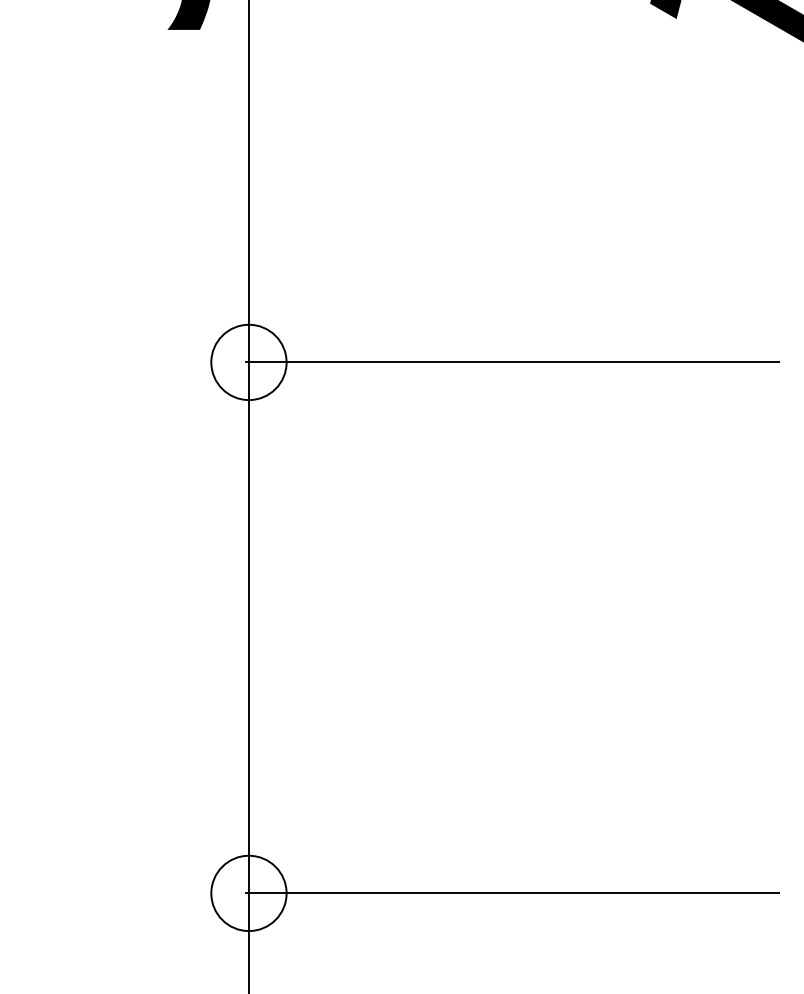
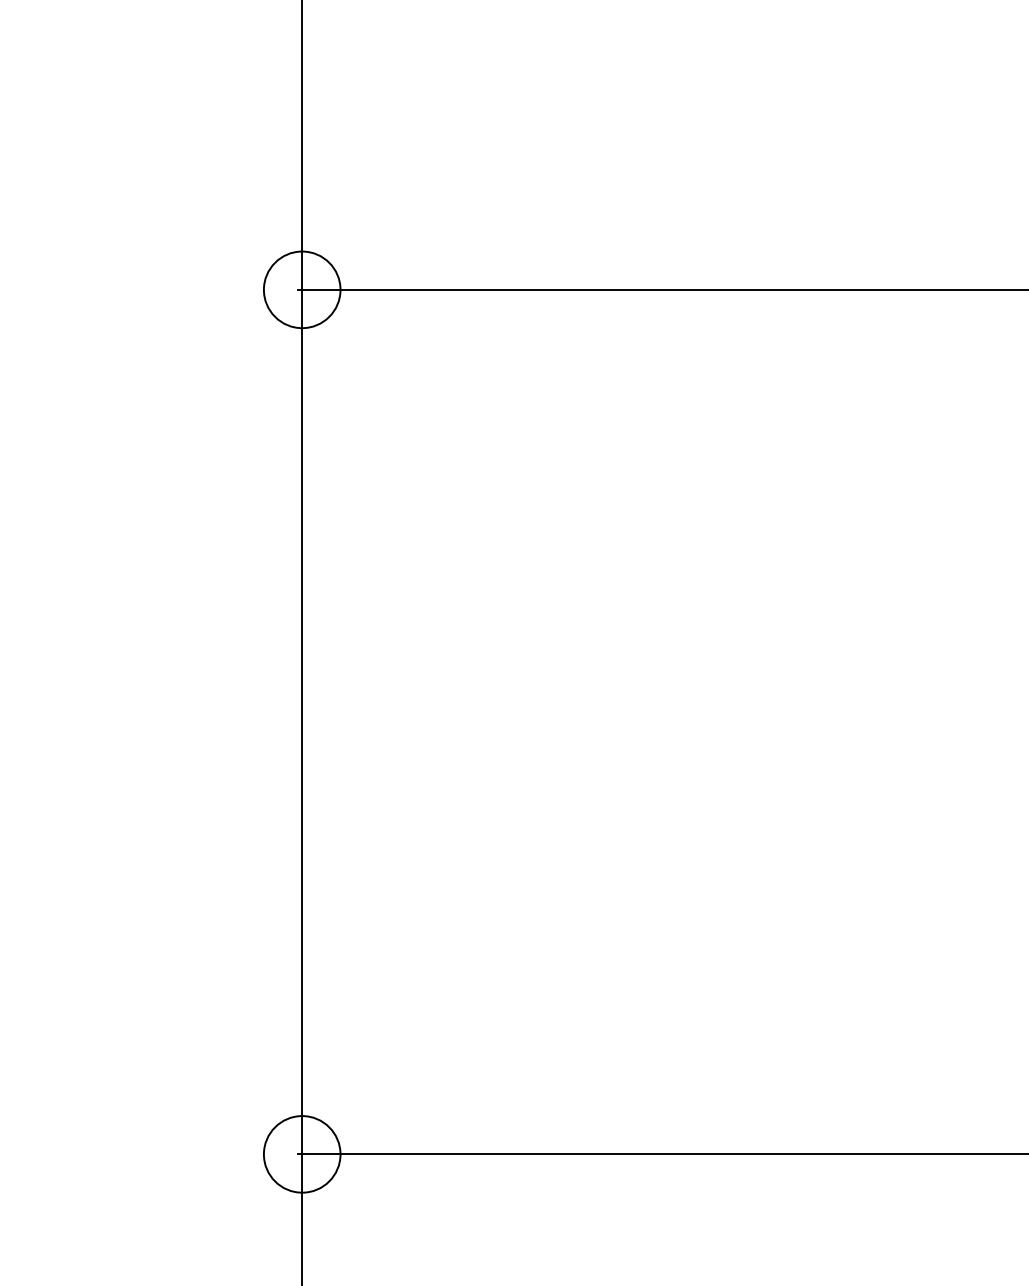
circle: (248, 361) -> (301, 288), size x0.62
circle: (248, 892) -> (301, 1152), size x0.62

